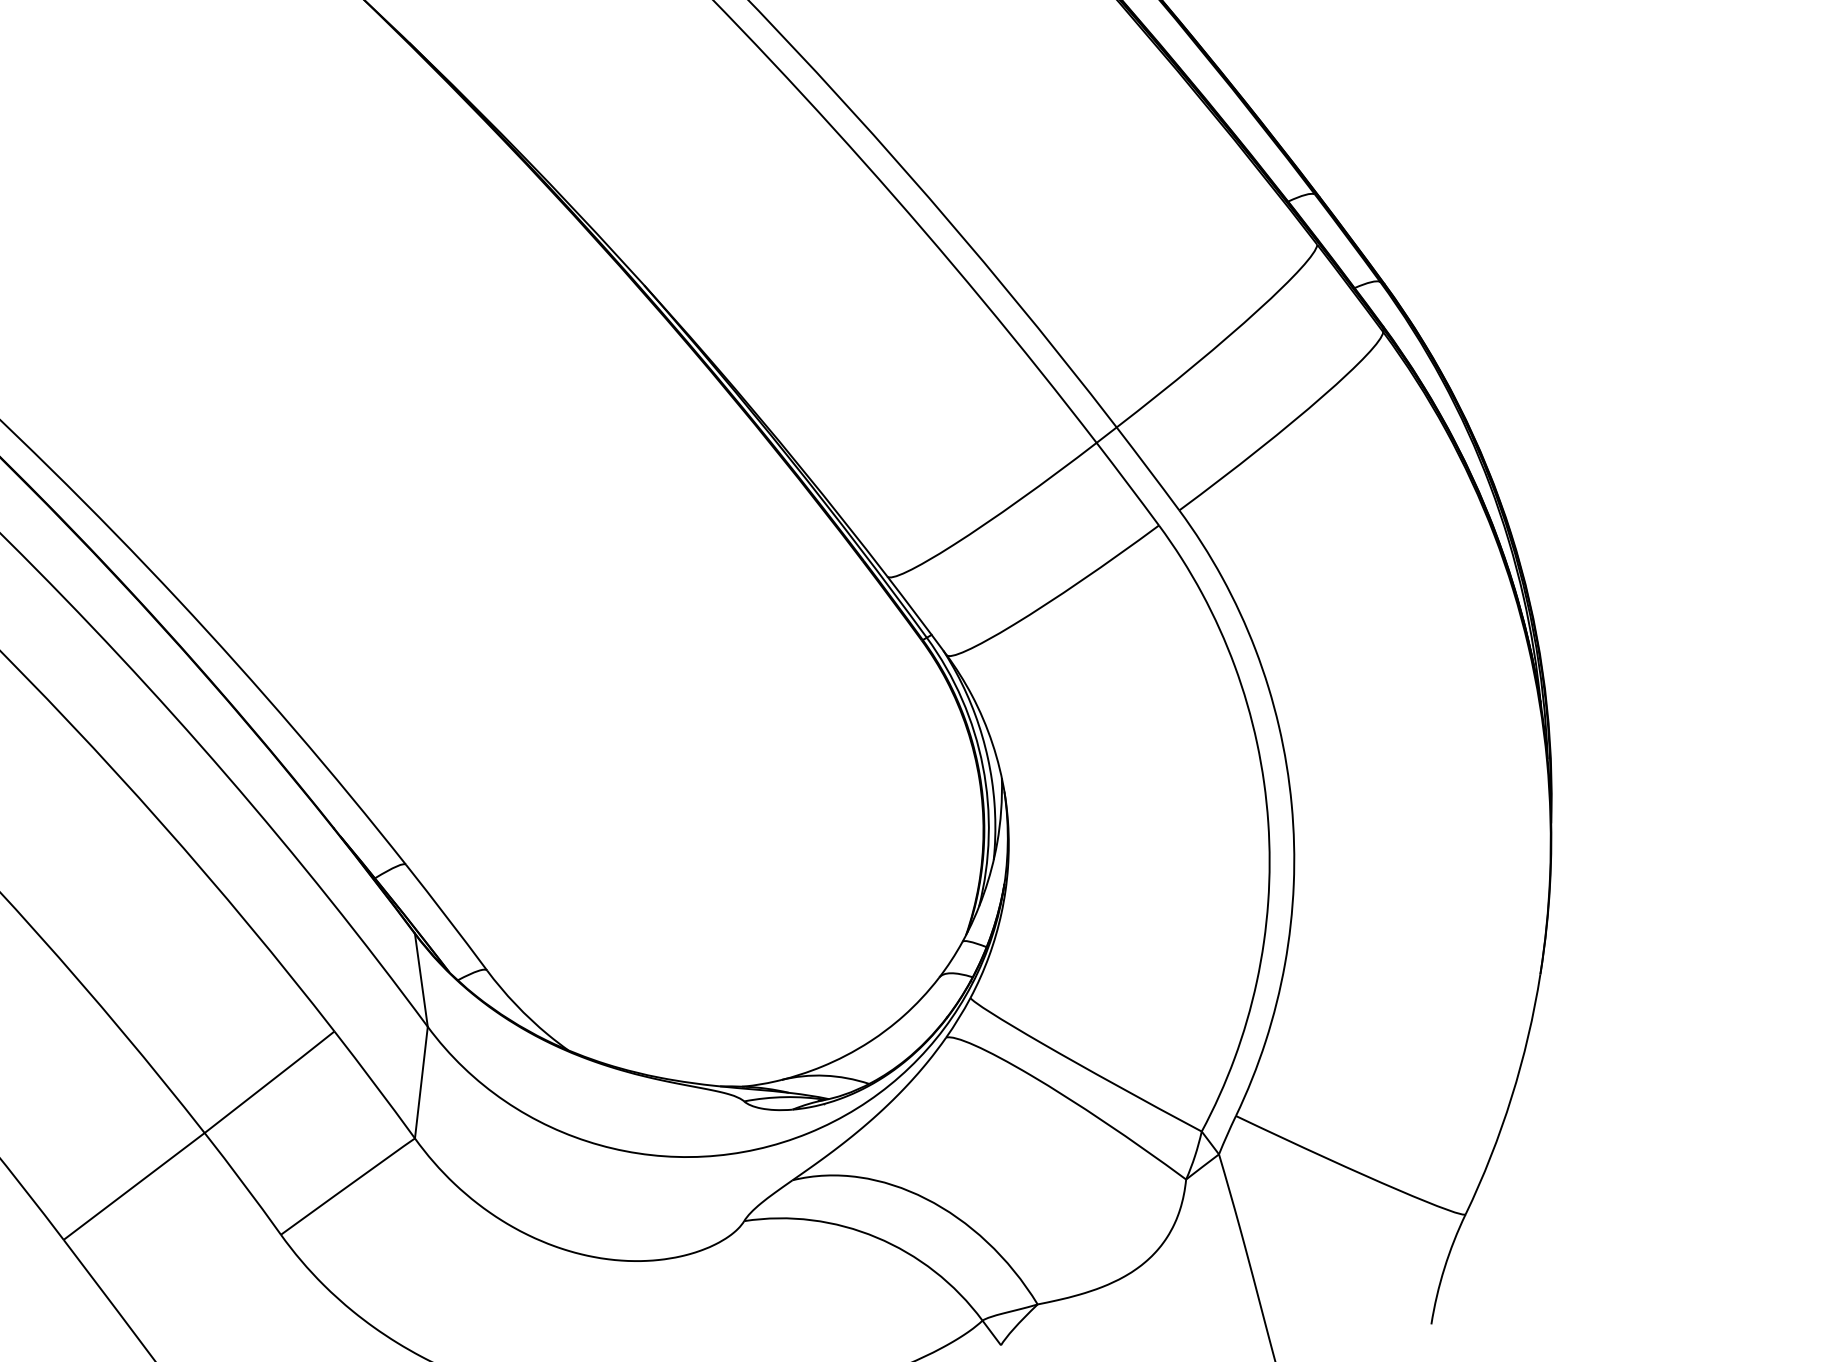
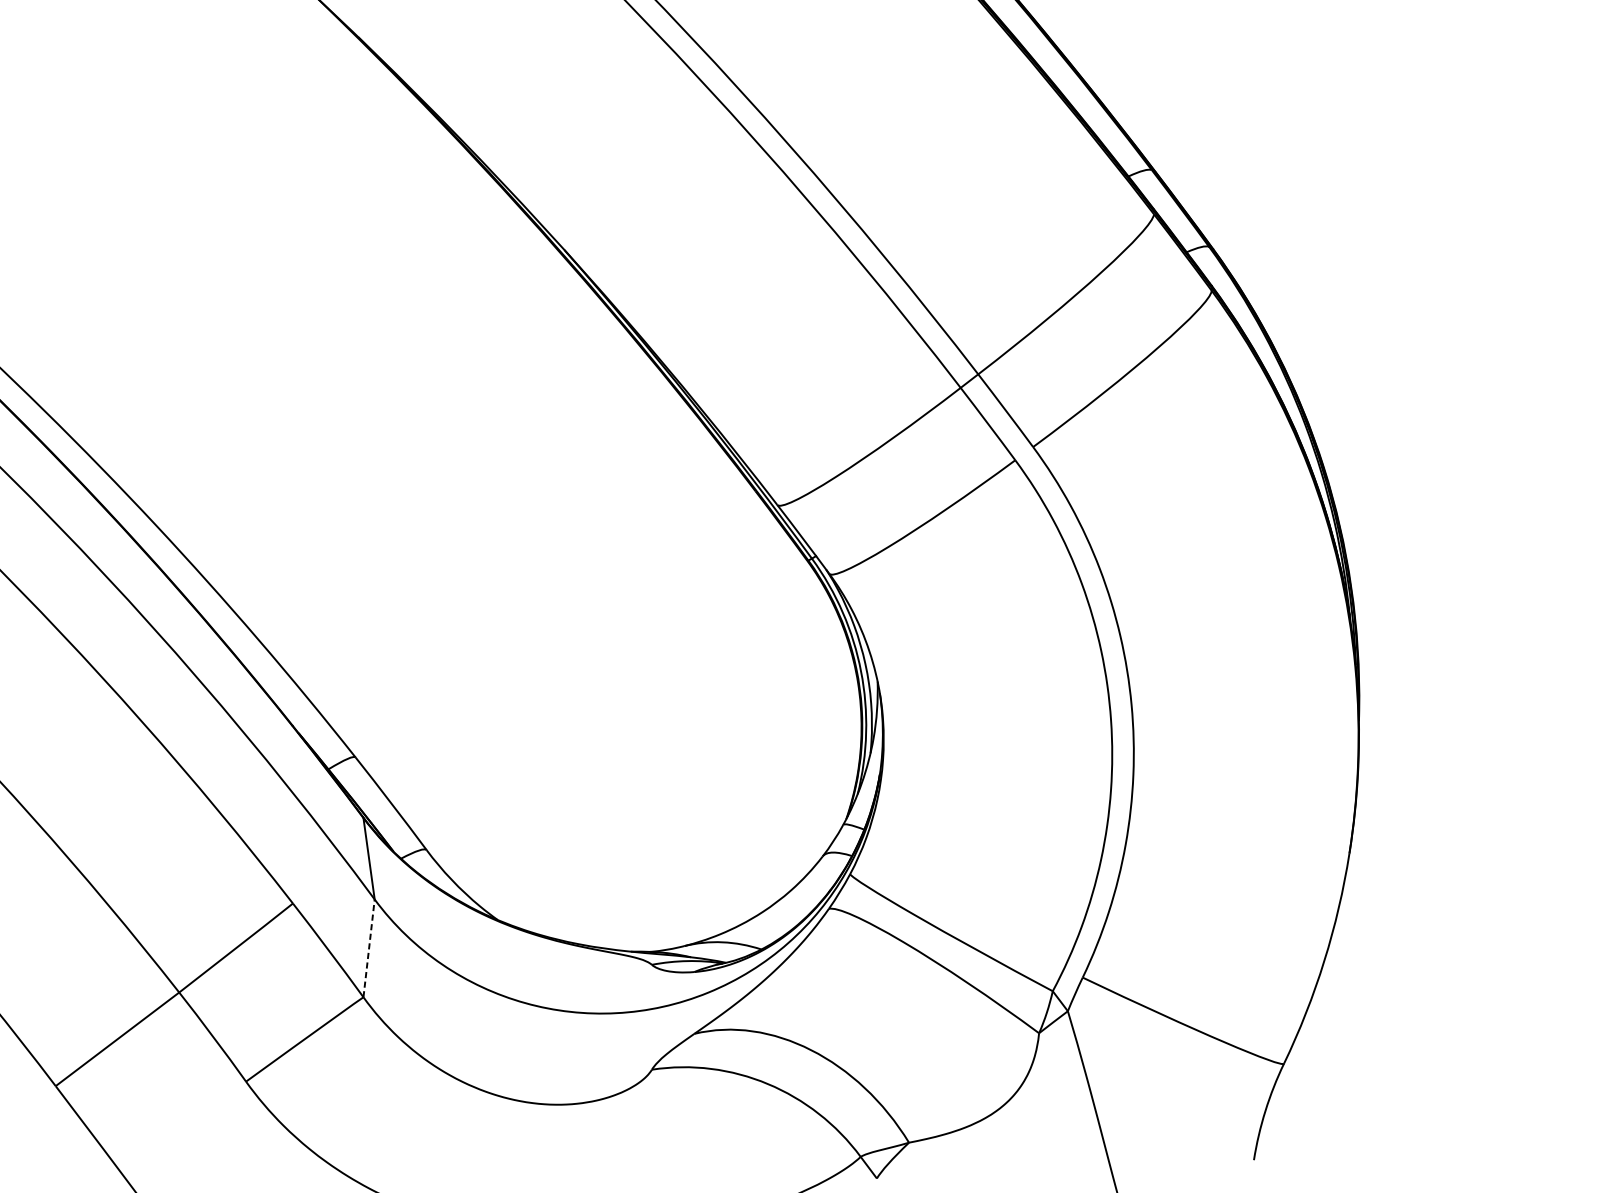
line: (421, 1082) -> (369, 948), solid -> dashed

